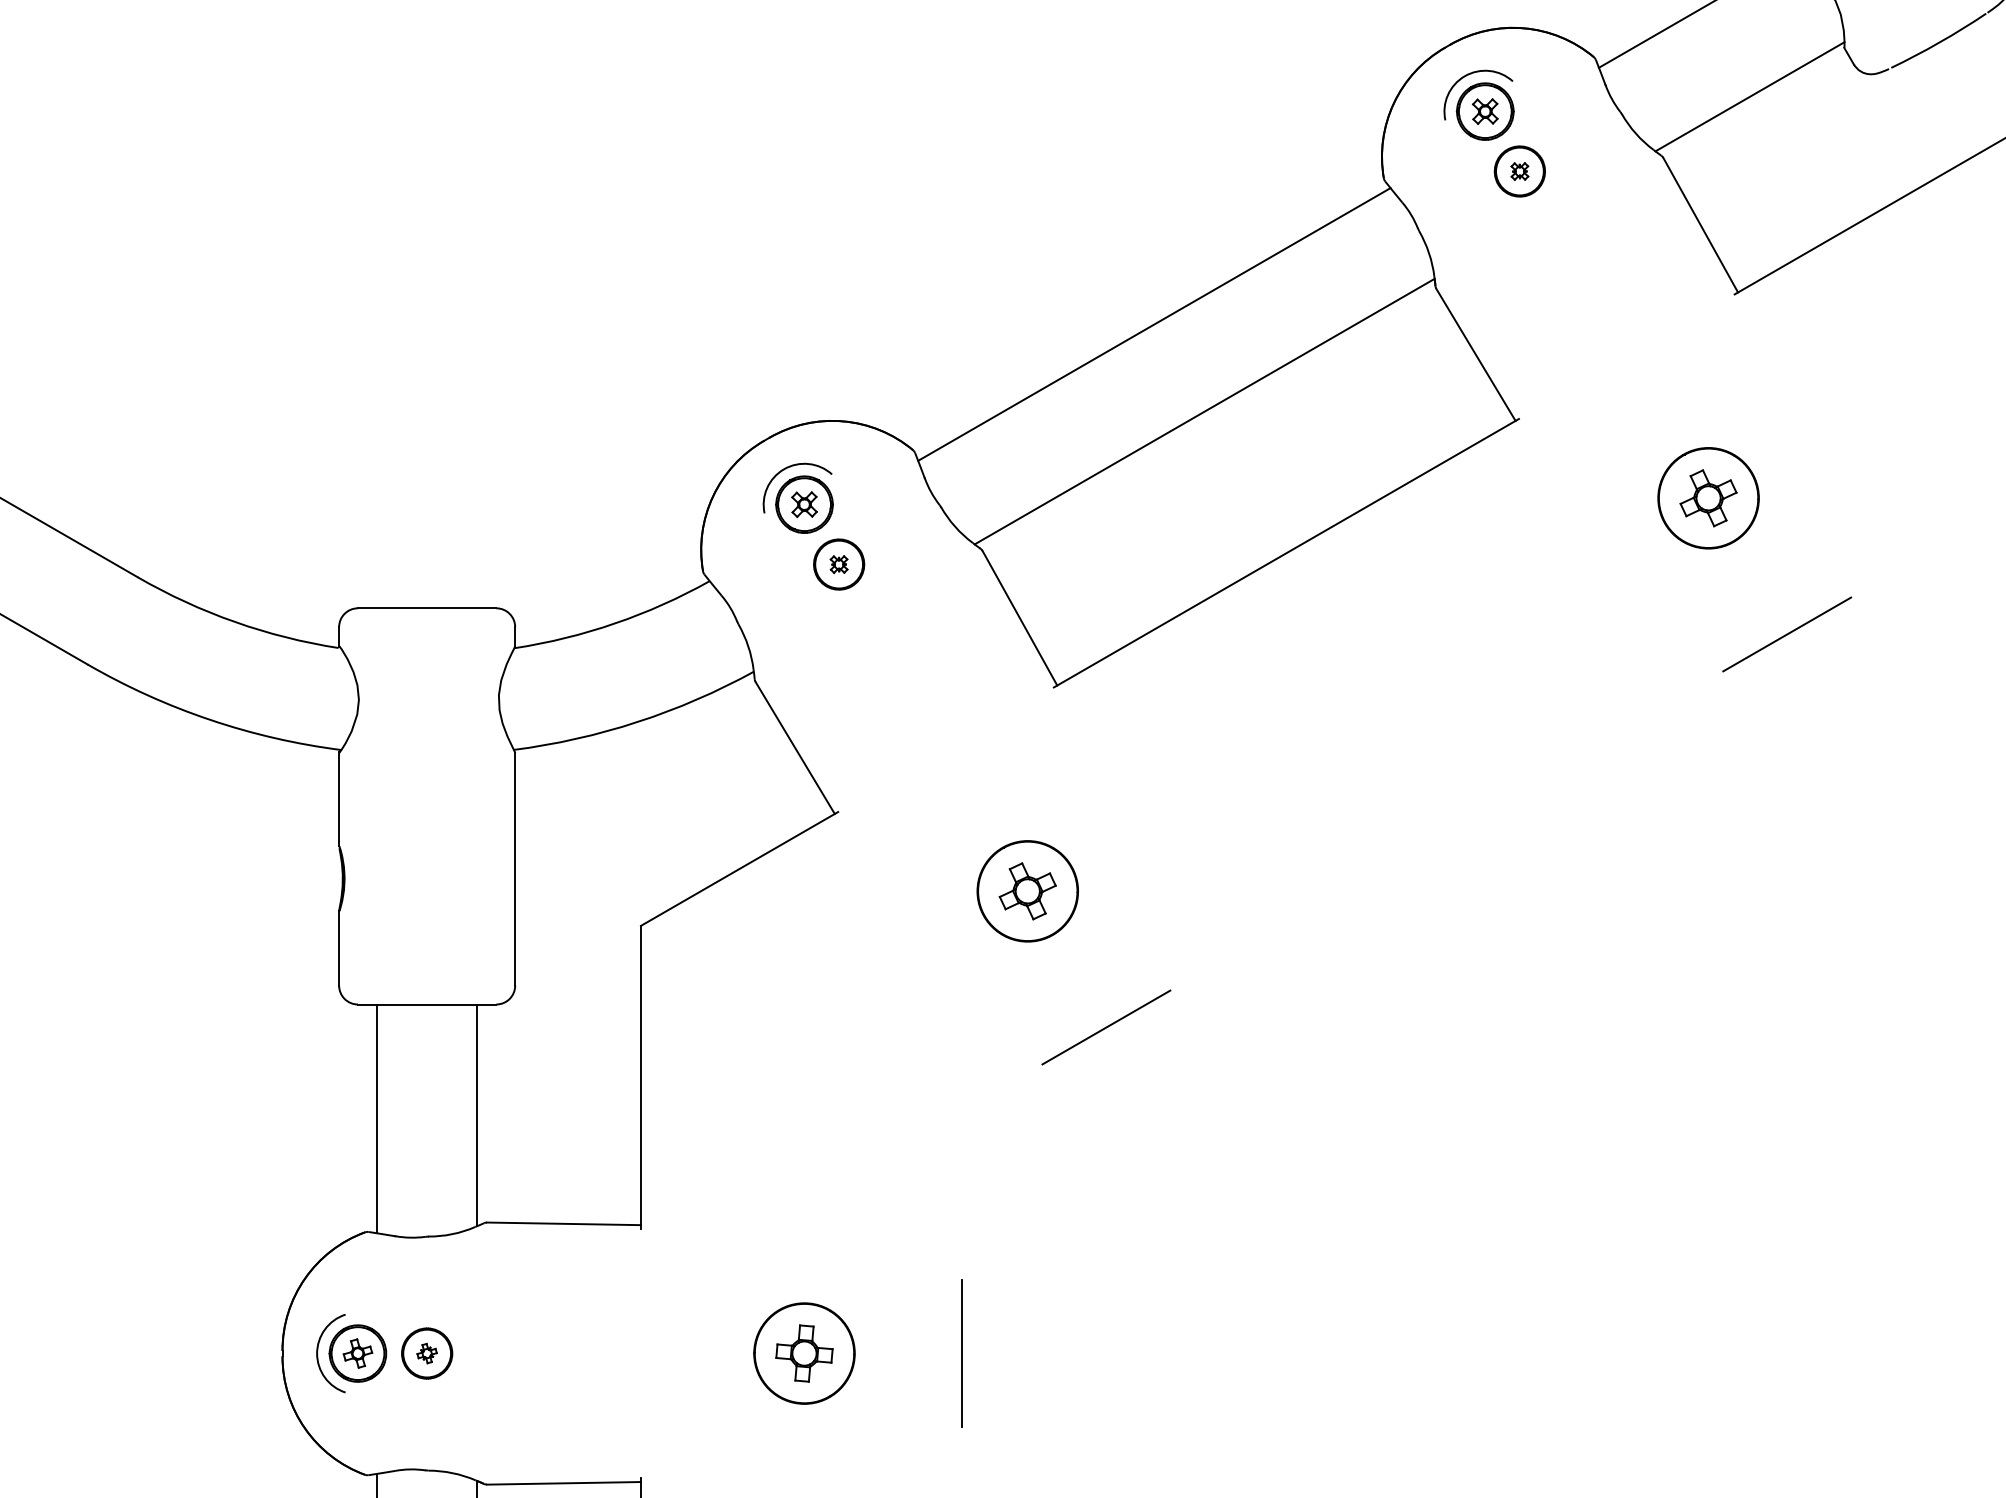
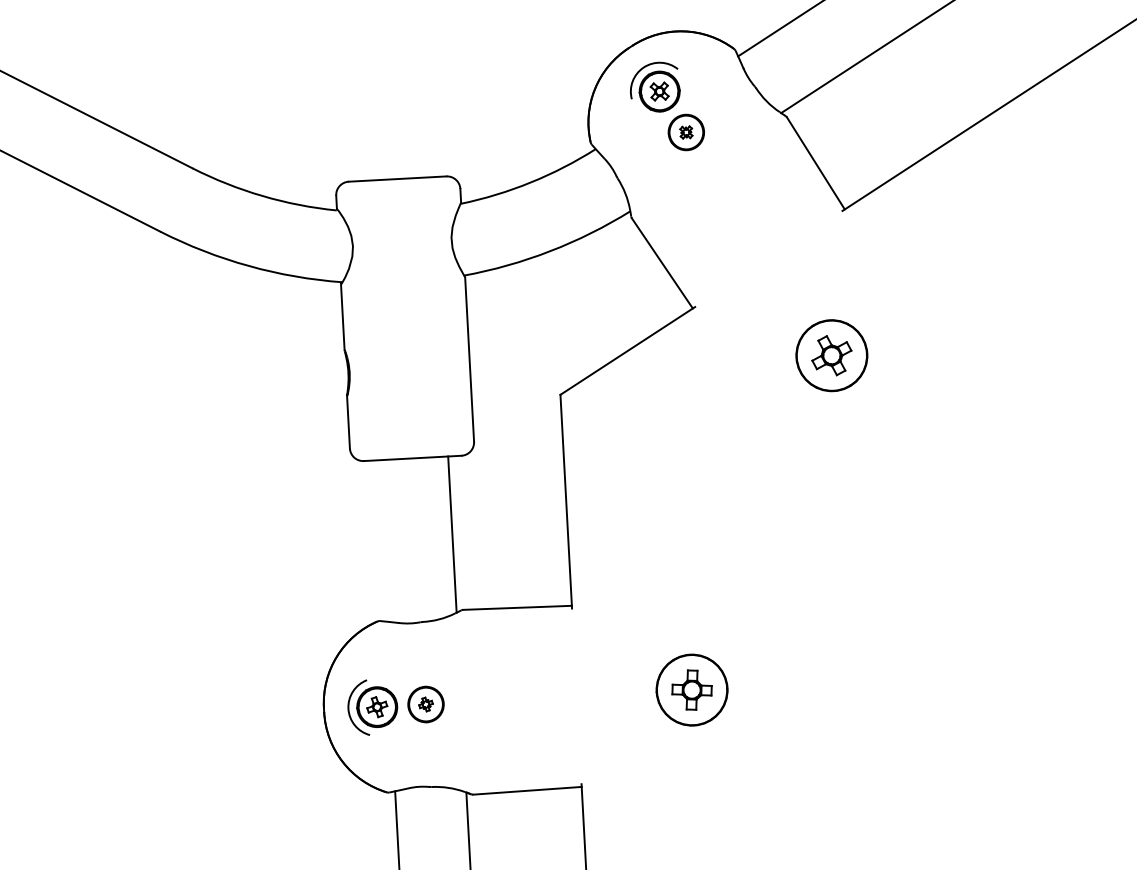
line: (1106, 1027) -> (892, 448), removed
line: (376, 1118) -> (381, 540), removed
line: (961, 1353) -> (802, 684), removed

